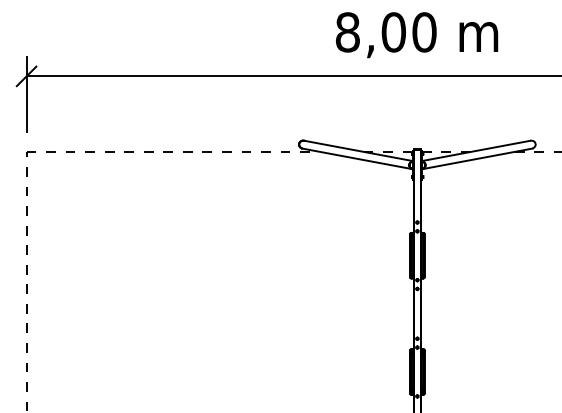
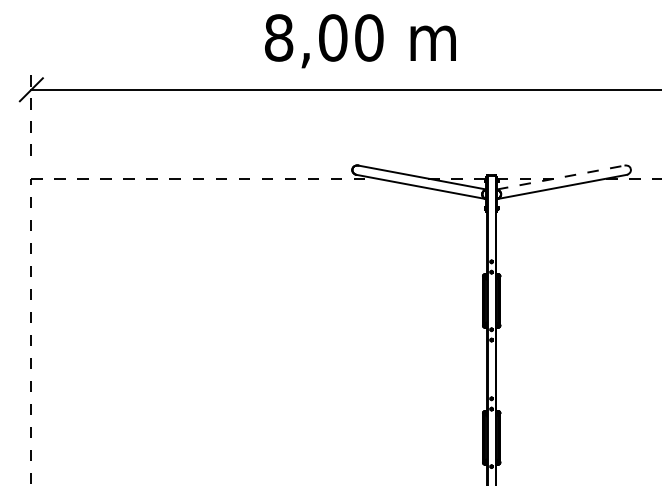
text: (417, 35) -> (361, 41), moved
line: (26, 94) -> (31, 111), solid -> dashed
line: (476, 150) -> (561, 177), solid -> dashed

